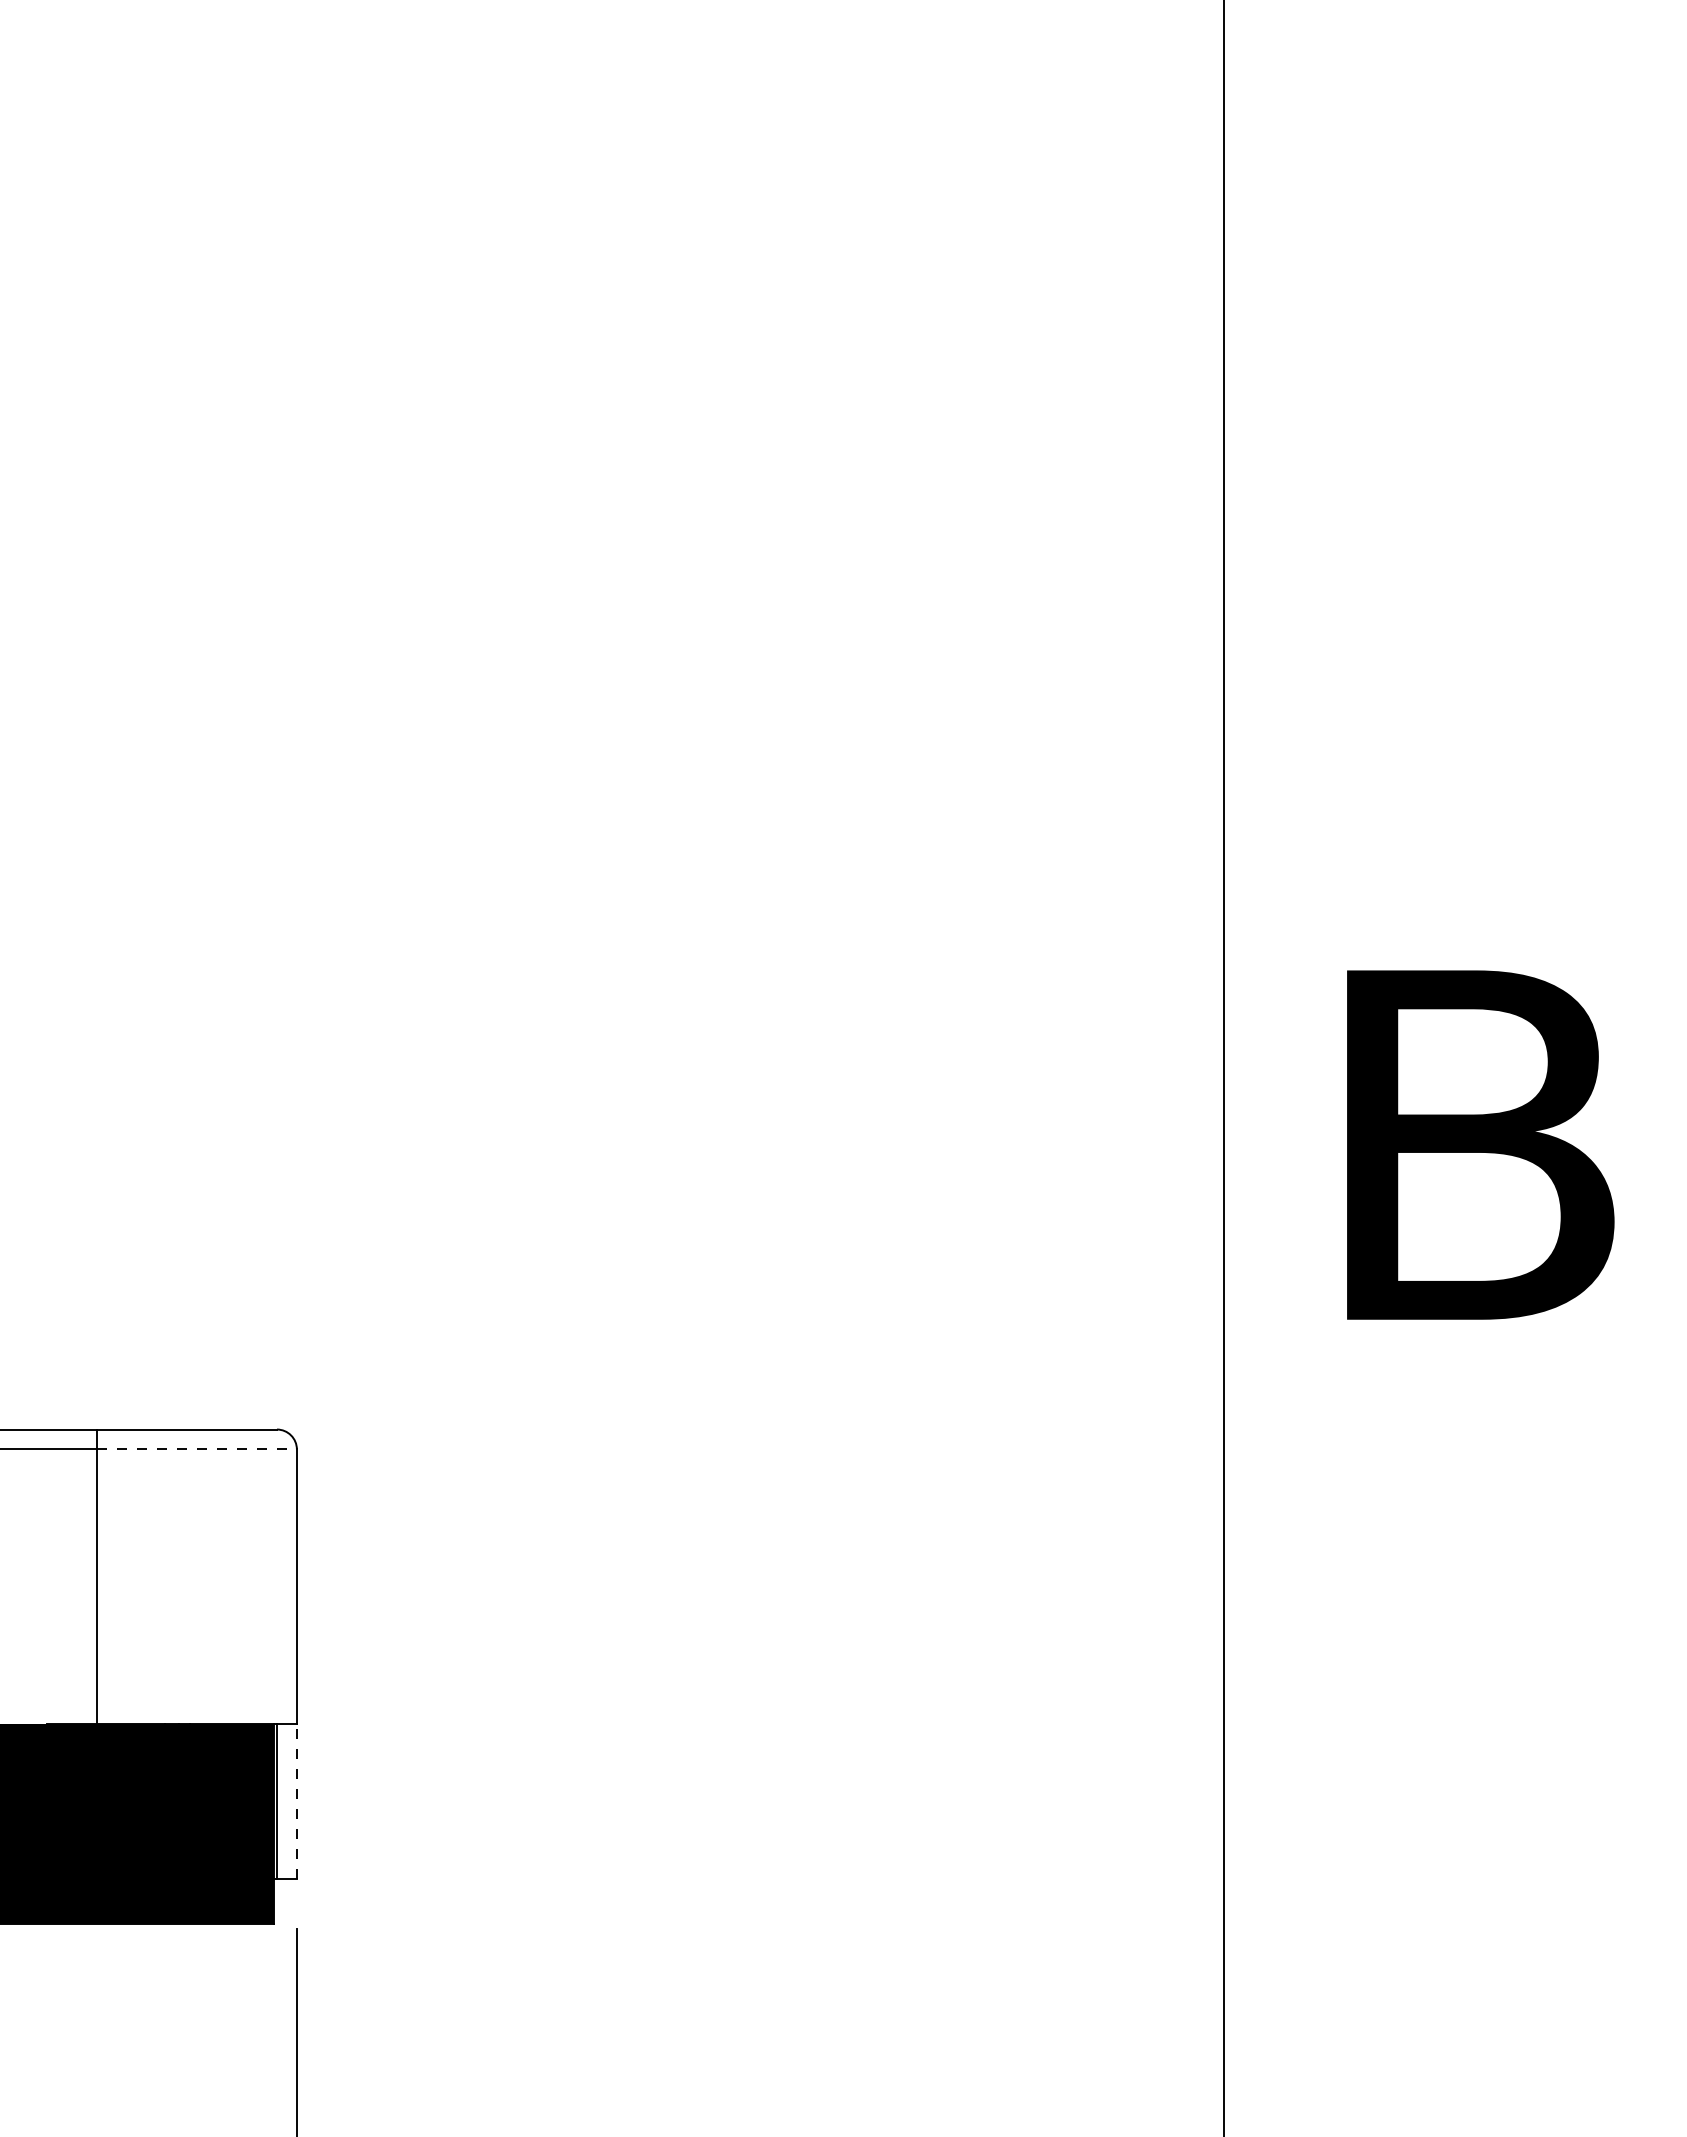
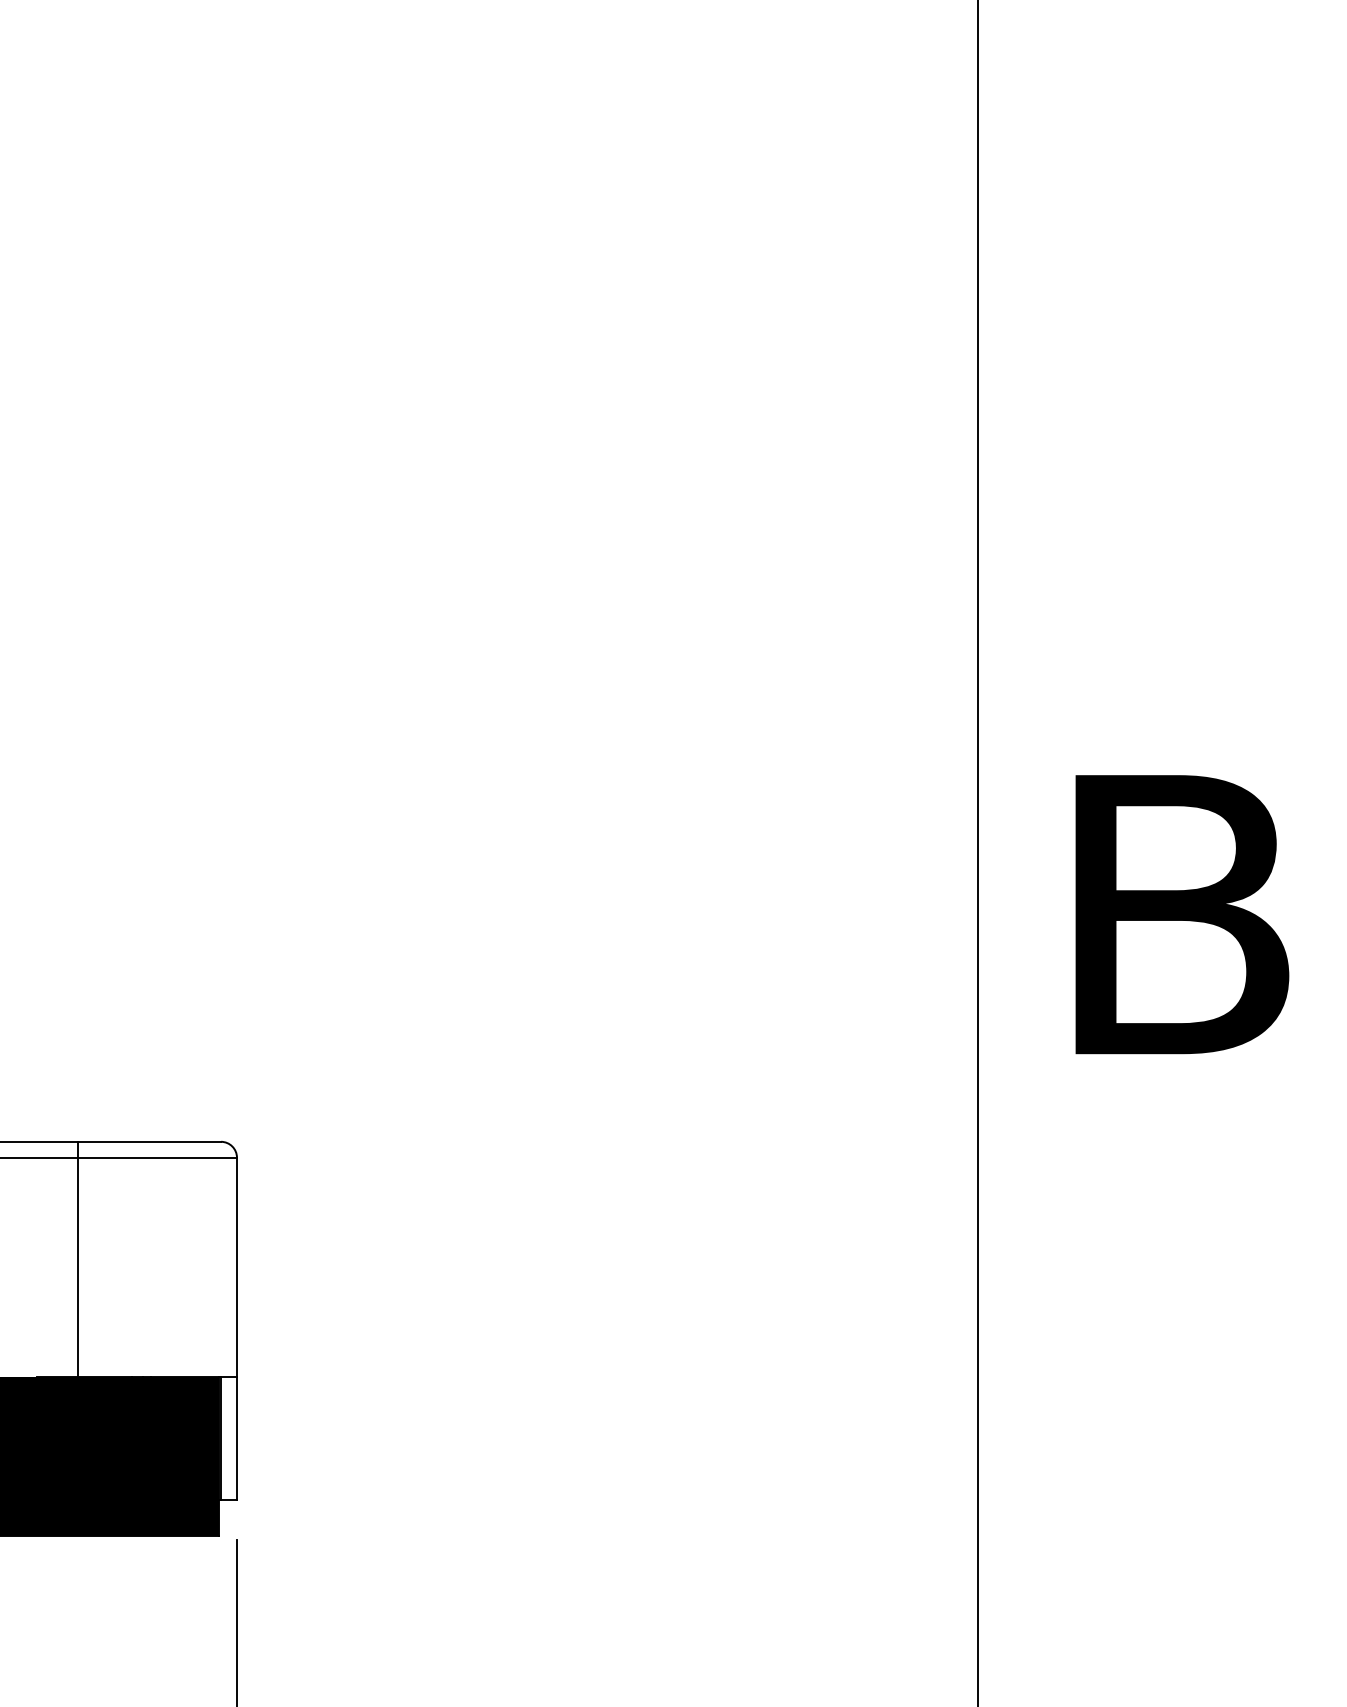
line: (197, 1449) -> (157, 1157), dashed -> solid
line: (296, 1800) -> (236, 1438), dashed -> solid

